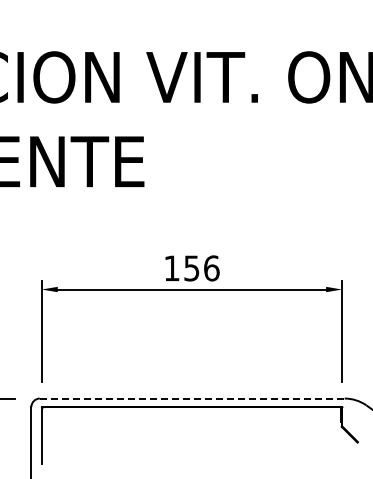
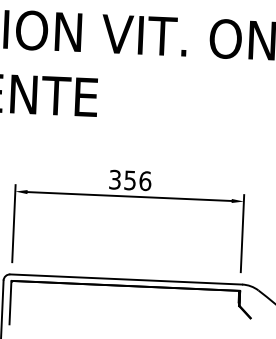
text: (171, 268) -> (114, 179), 156 -> 356
line: (192, 398) -> (126, 279), dashed -> solid

